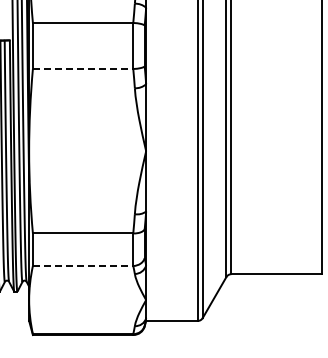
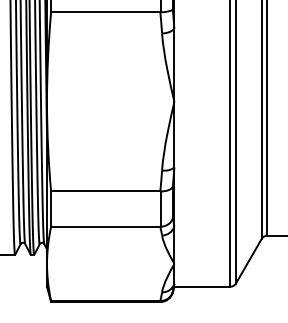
line: (83, 69) -> (106, 12), dashed -> solid
line: (83, 266) -> (106, 227), dashed -> solid

